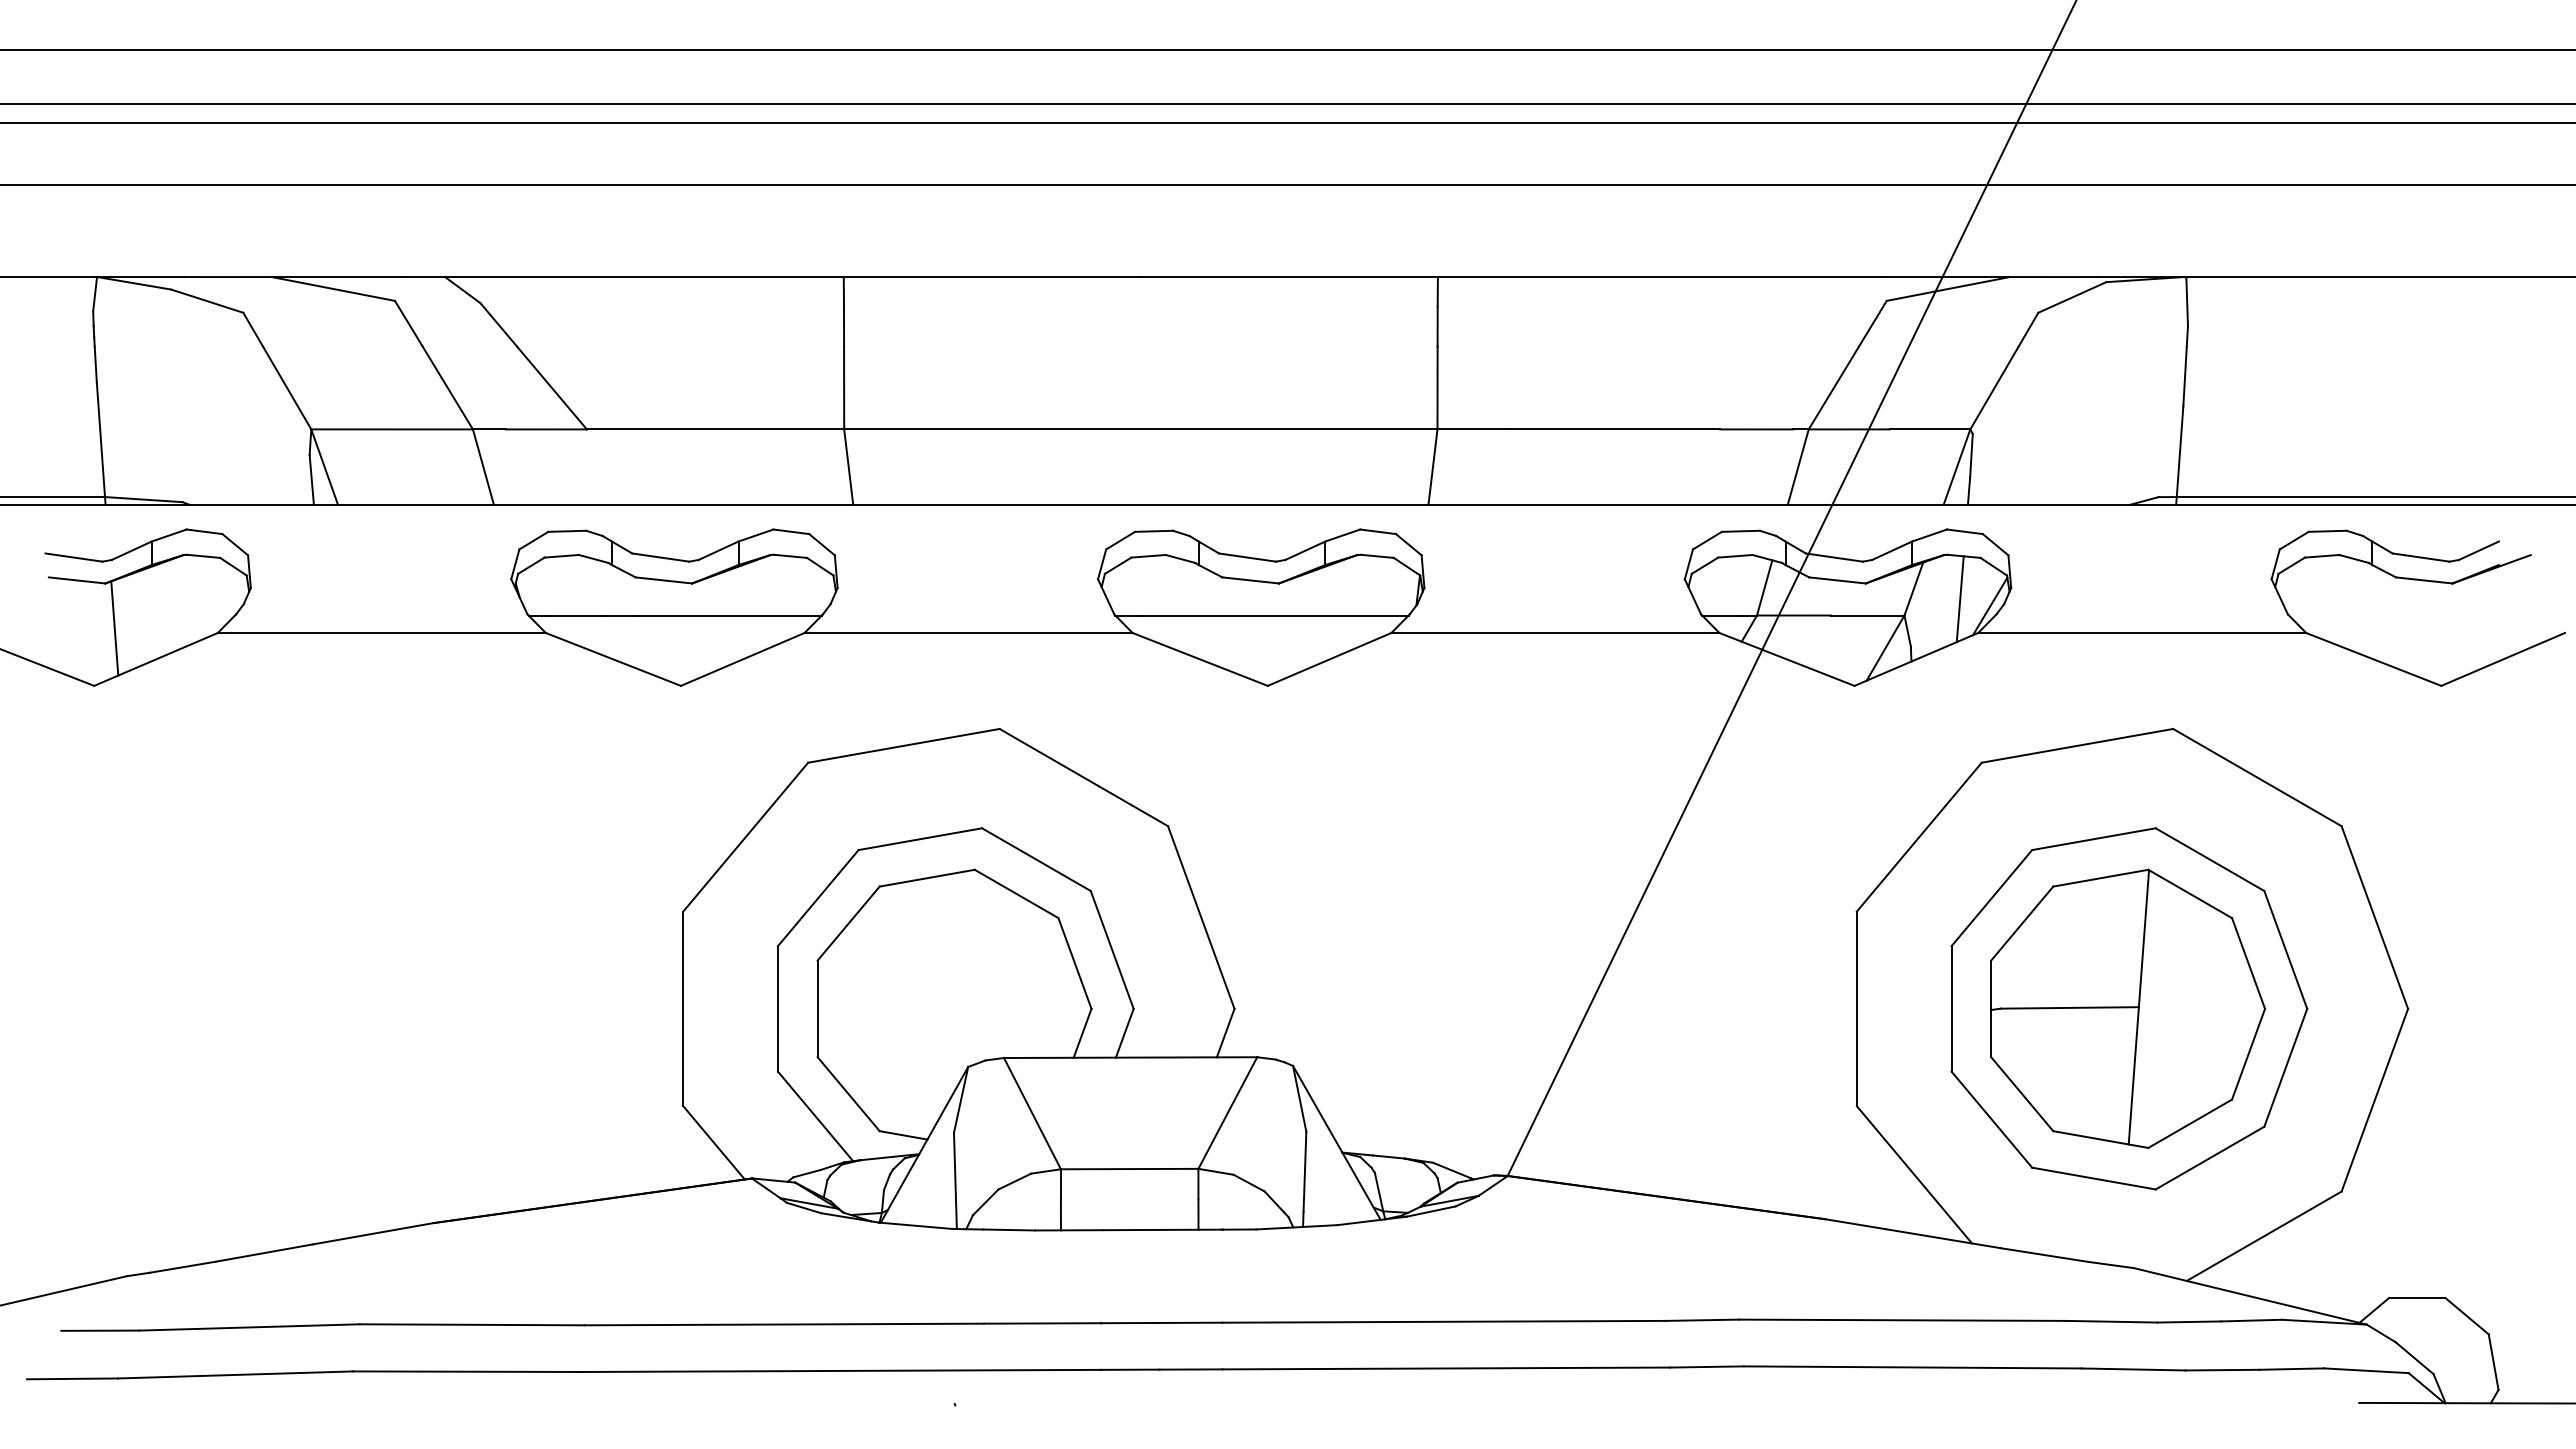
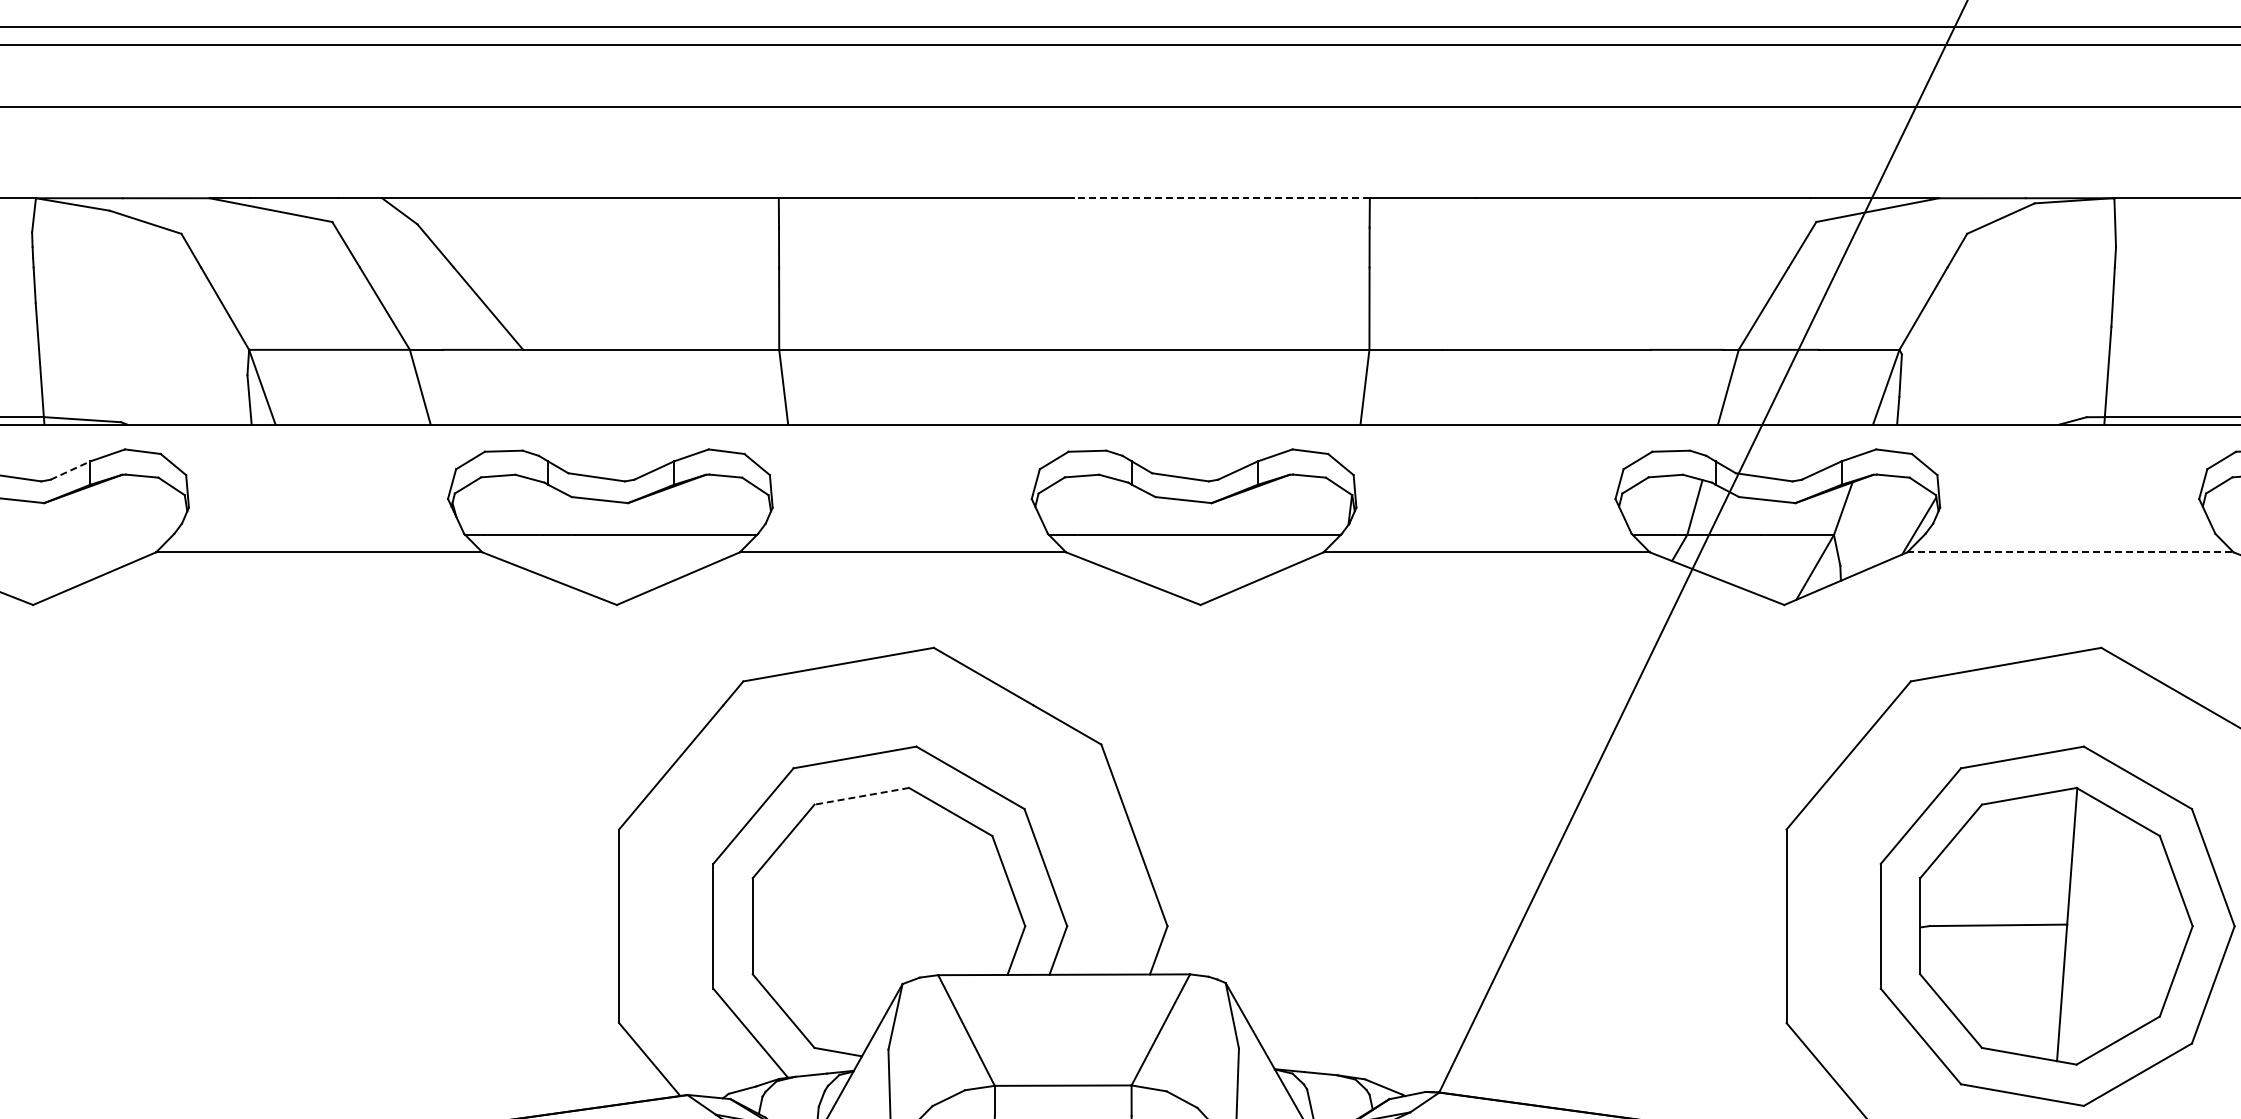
line: (1289, 277) -> (1222, 198), solid -> dashed
line: (132, 550) -> (71, 470), solid -> dashed
line: (1959, 599) -> (1888, 519), removed
line: (114, 628) -> (53, 547), removed
line: (2142, 632) -> (2070, 551), solid -> dashed
line: (926, 878) -> (861, 796), solid -> dashed

